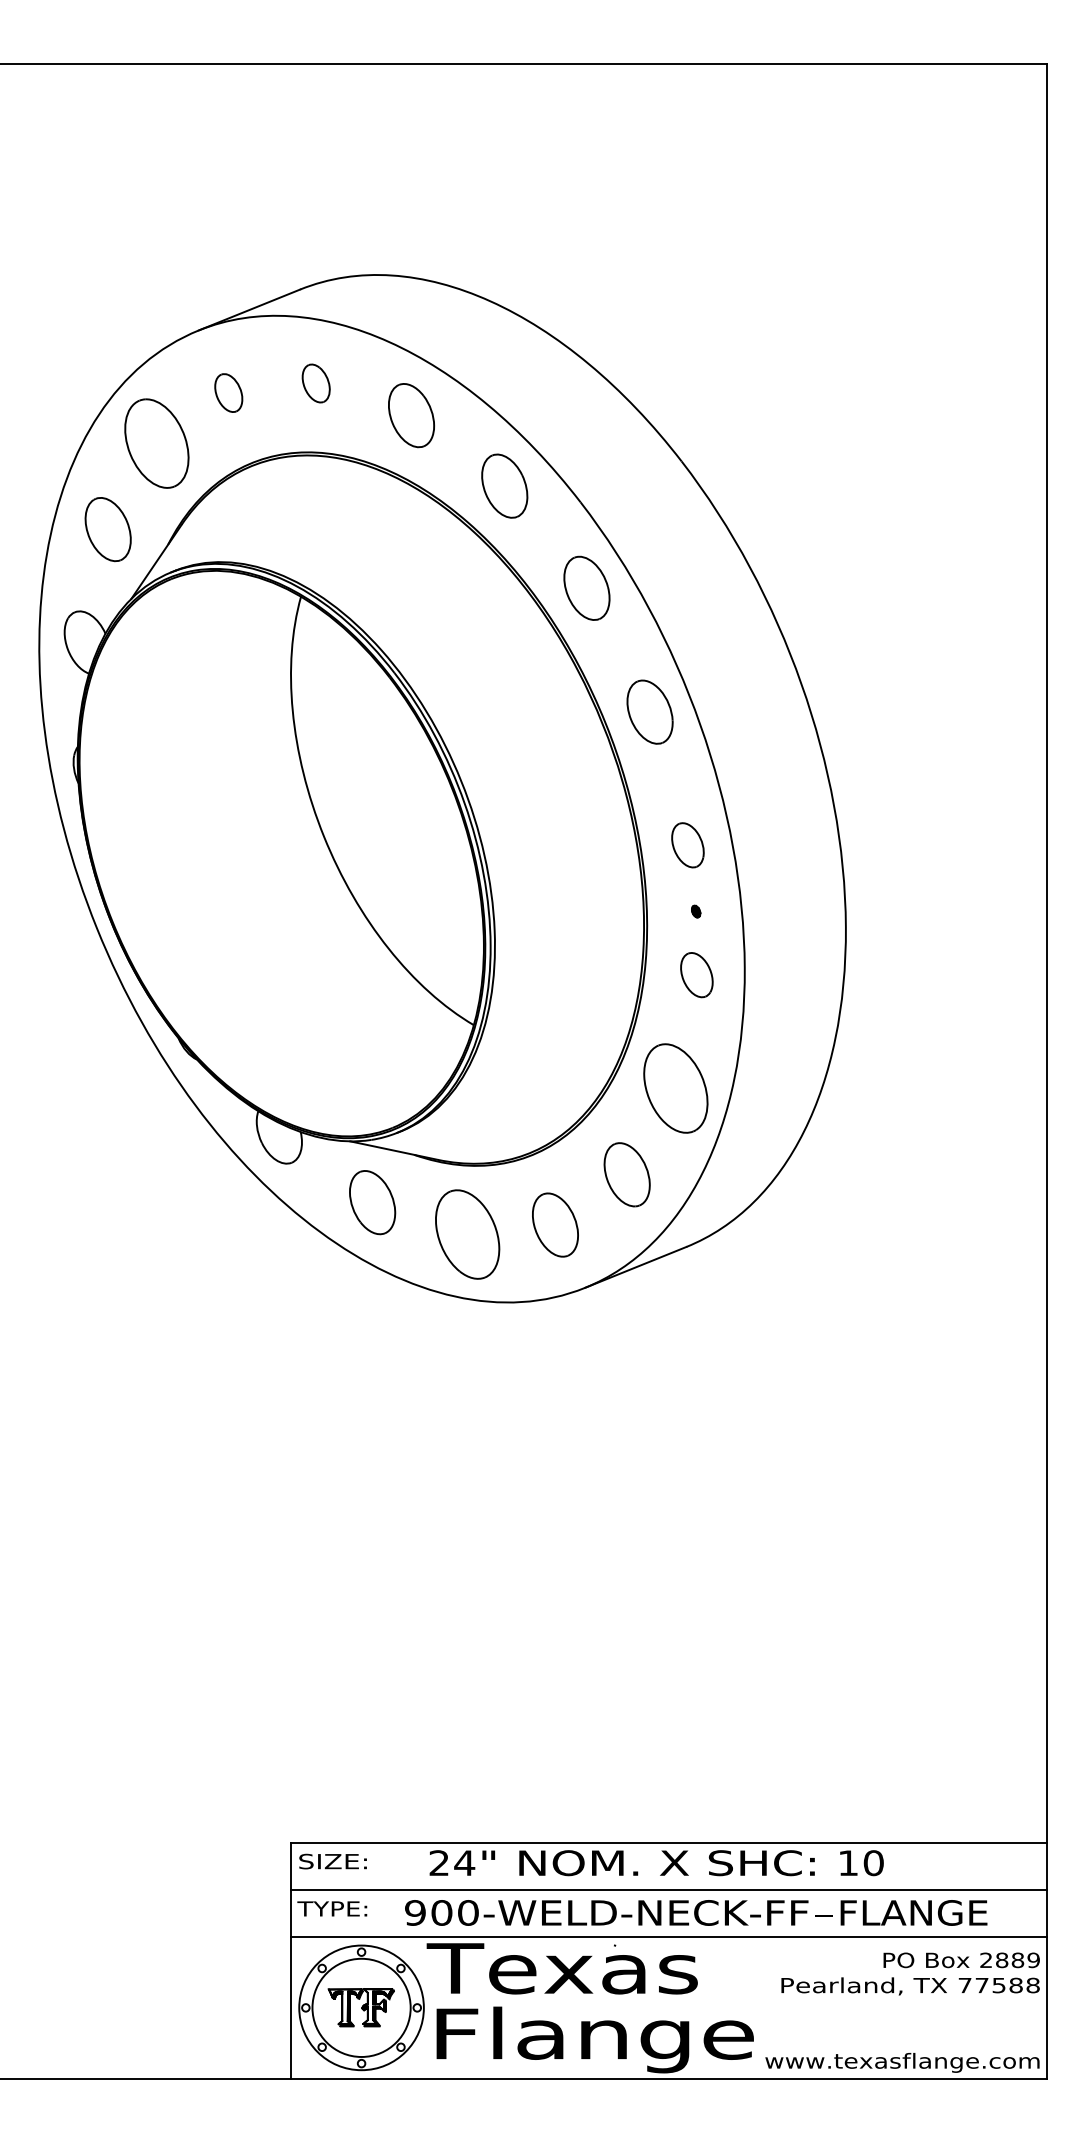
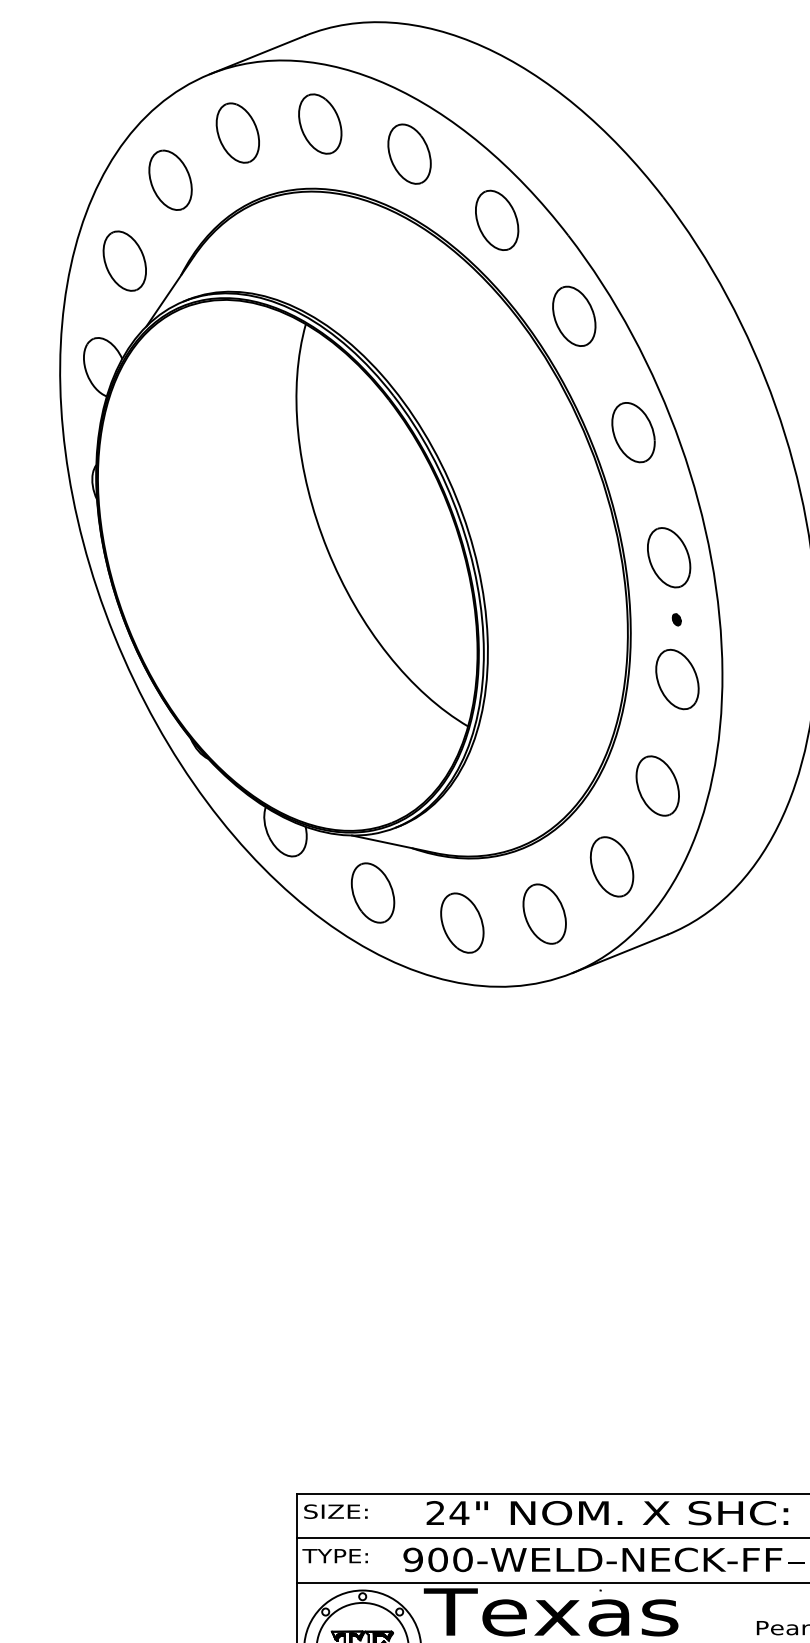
part: (315, 383) -> (319, 124), size x1.67
part: (228, 392) -> (237, 132), size x1.67
part: (156, 442) -> (170, 179), size x0.71
part: (687, 844) -> (668, 556), size x1.43
part: (696, 974) -> (677, 678), size x1.43
part: (675, 1088) -> (657, 785), size x0.71
part: (467, 1234) -> (462, 922), size x0.71

